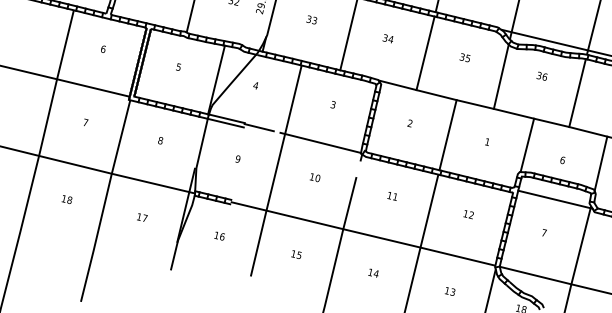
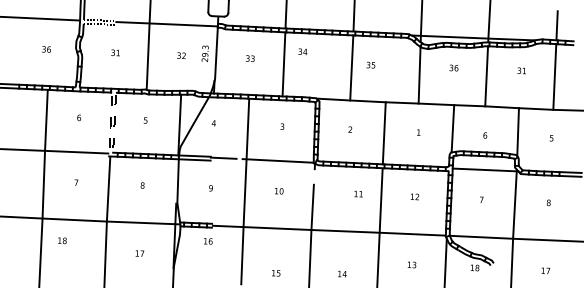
text: (387, 38) -> (302, 51), moved
text: (464, 56) -> (370, 64), moved
text: (392, 195) -> (358, 193), moved
text: (67, 199) -> (62, 240), moved
text: (219, 236) -> (208, 241), moved
text: (296, 255) -> (276, 273), moved
text: (373, 272) -> (342, 273), moved

